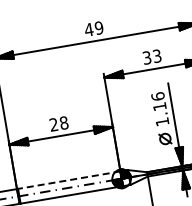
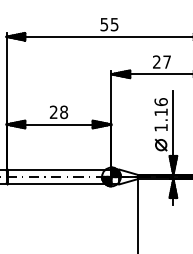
text: (94, 28) -> (109, 24), 49 -> 55
text: (151, 56) -> (161, 61), 33 -> 27
line: (69, 180) -> (59, 169), dashed -> solid

